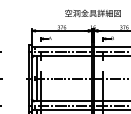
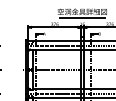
line: (92, 19) -> (81, 17), added

